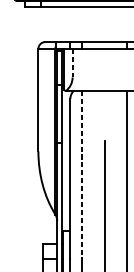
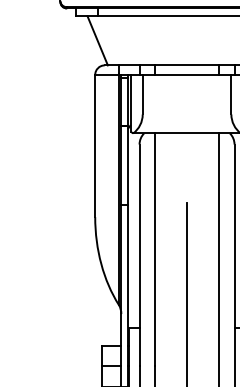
line: (40, 24) -> (97, 40), added
line: (72, 63) -> (142, 94), dashed -> solid
line: (81, 175) -> (155, 250), dashed -> solid

